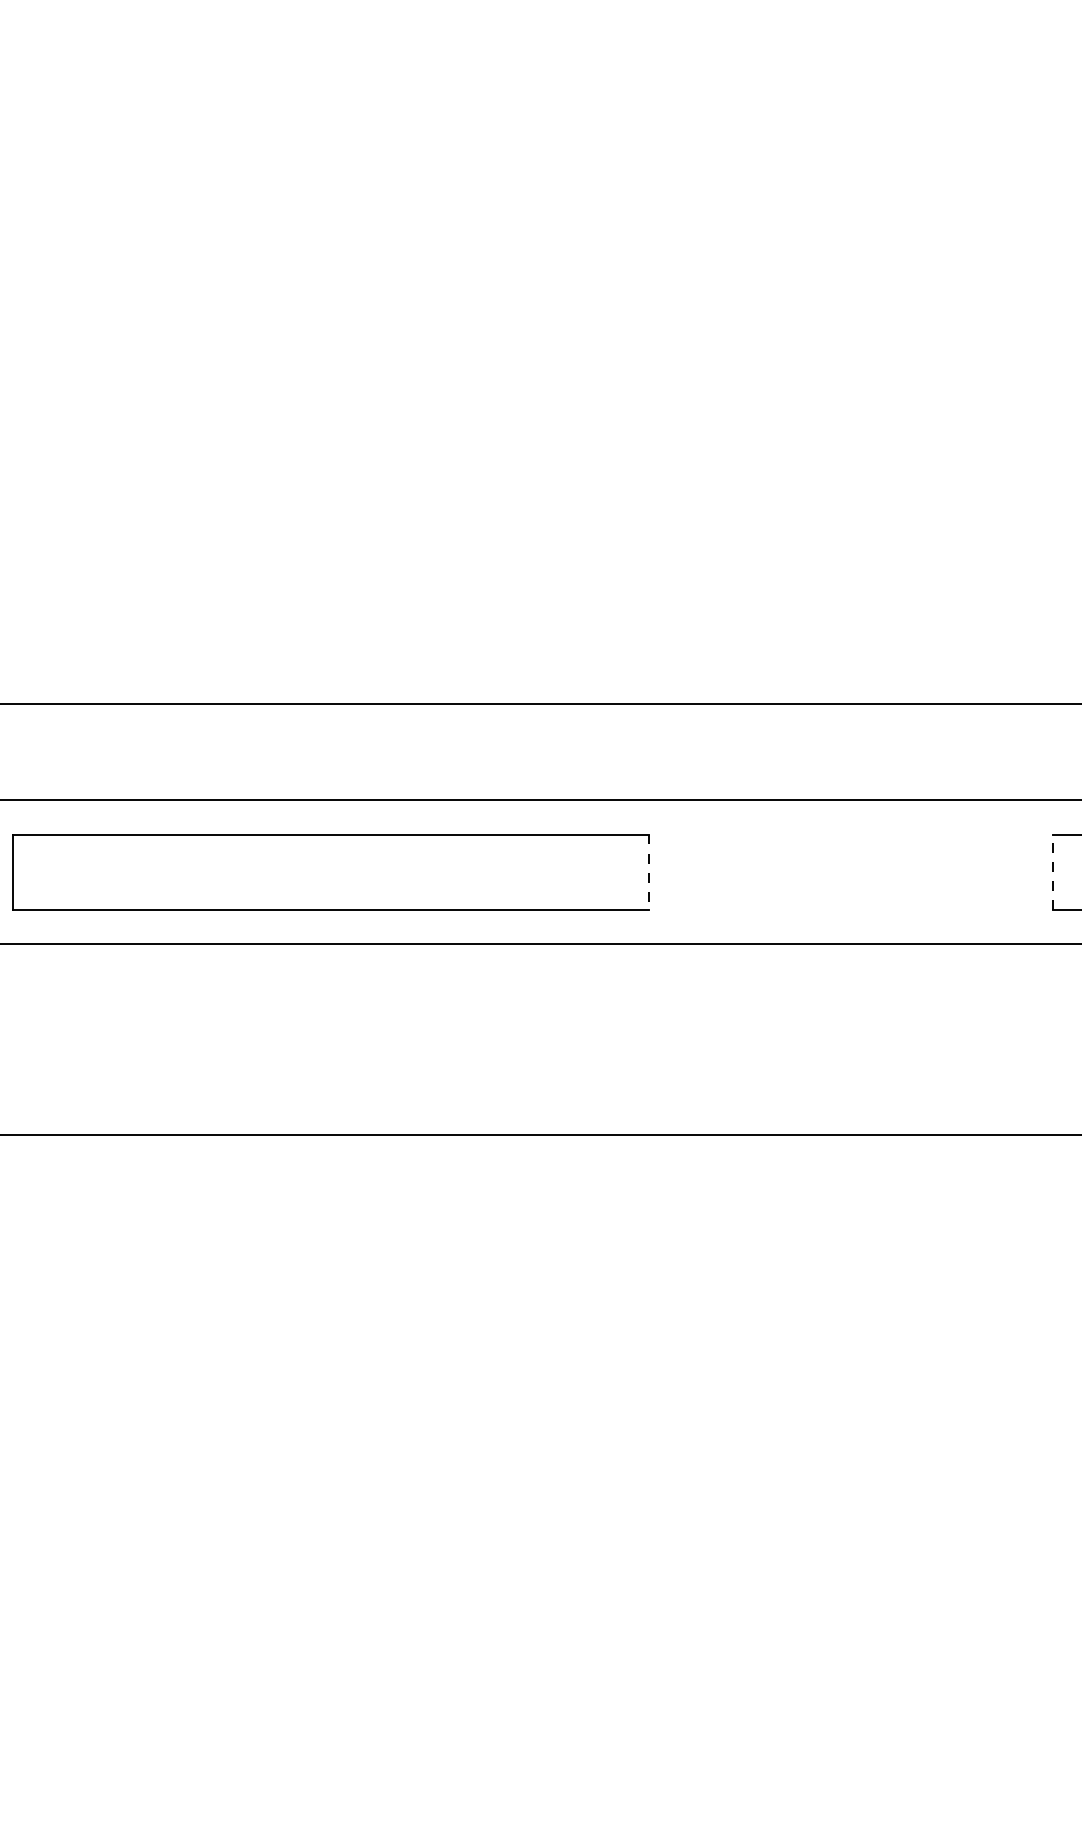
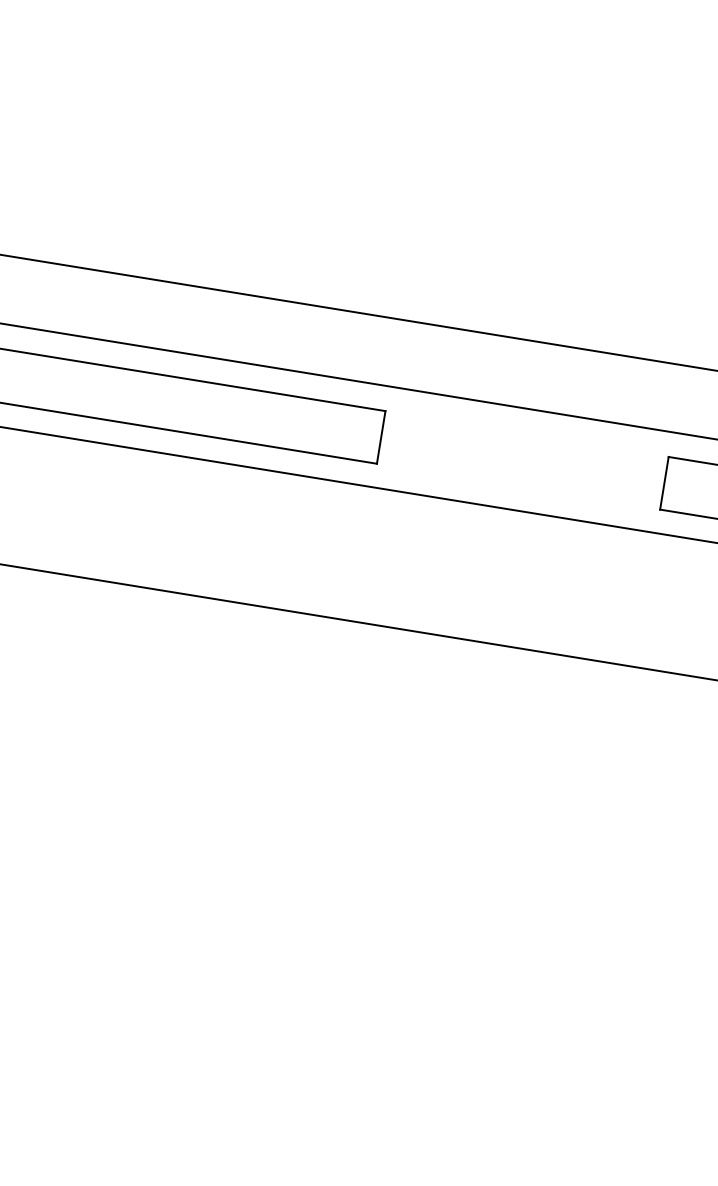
line: (648, 872) -> (381, 437), dashed -> solid
line: (1053, 872) -> (664, 483), dashed -> solid

